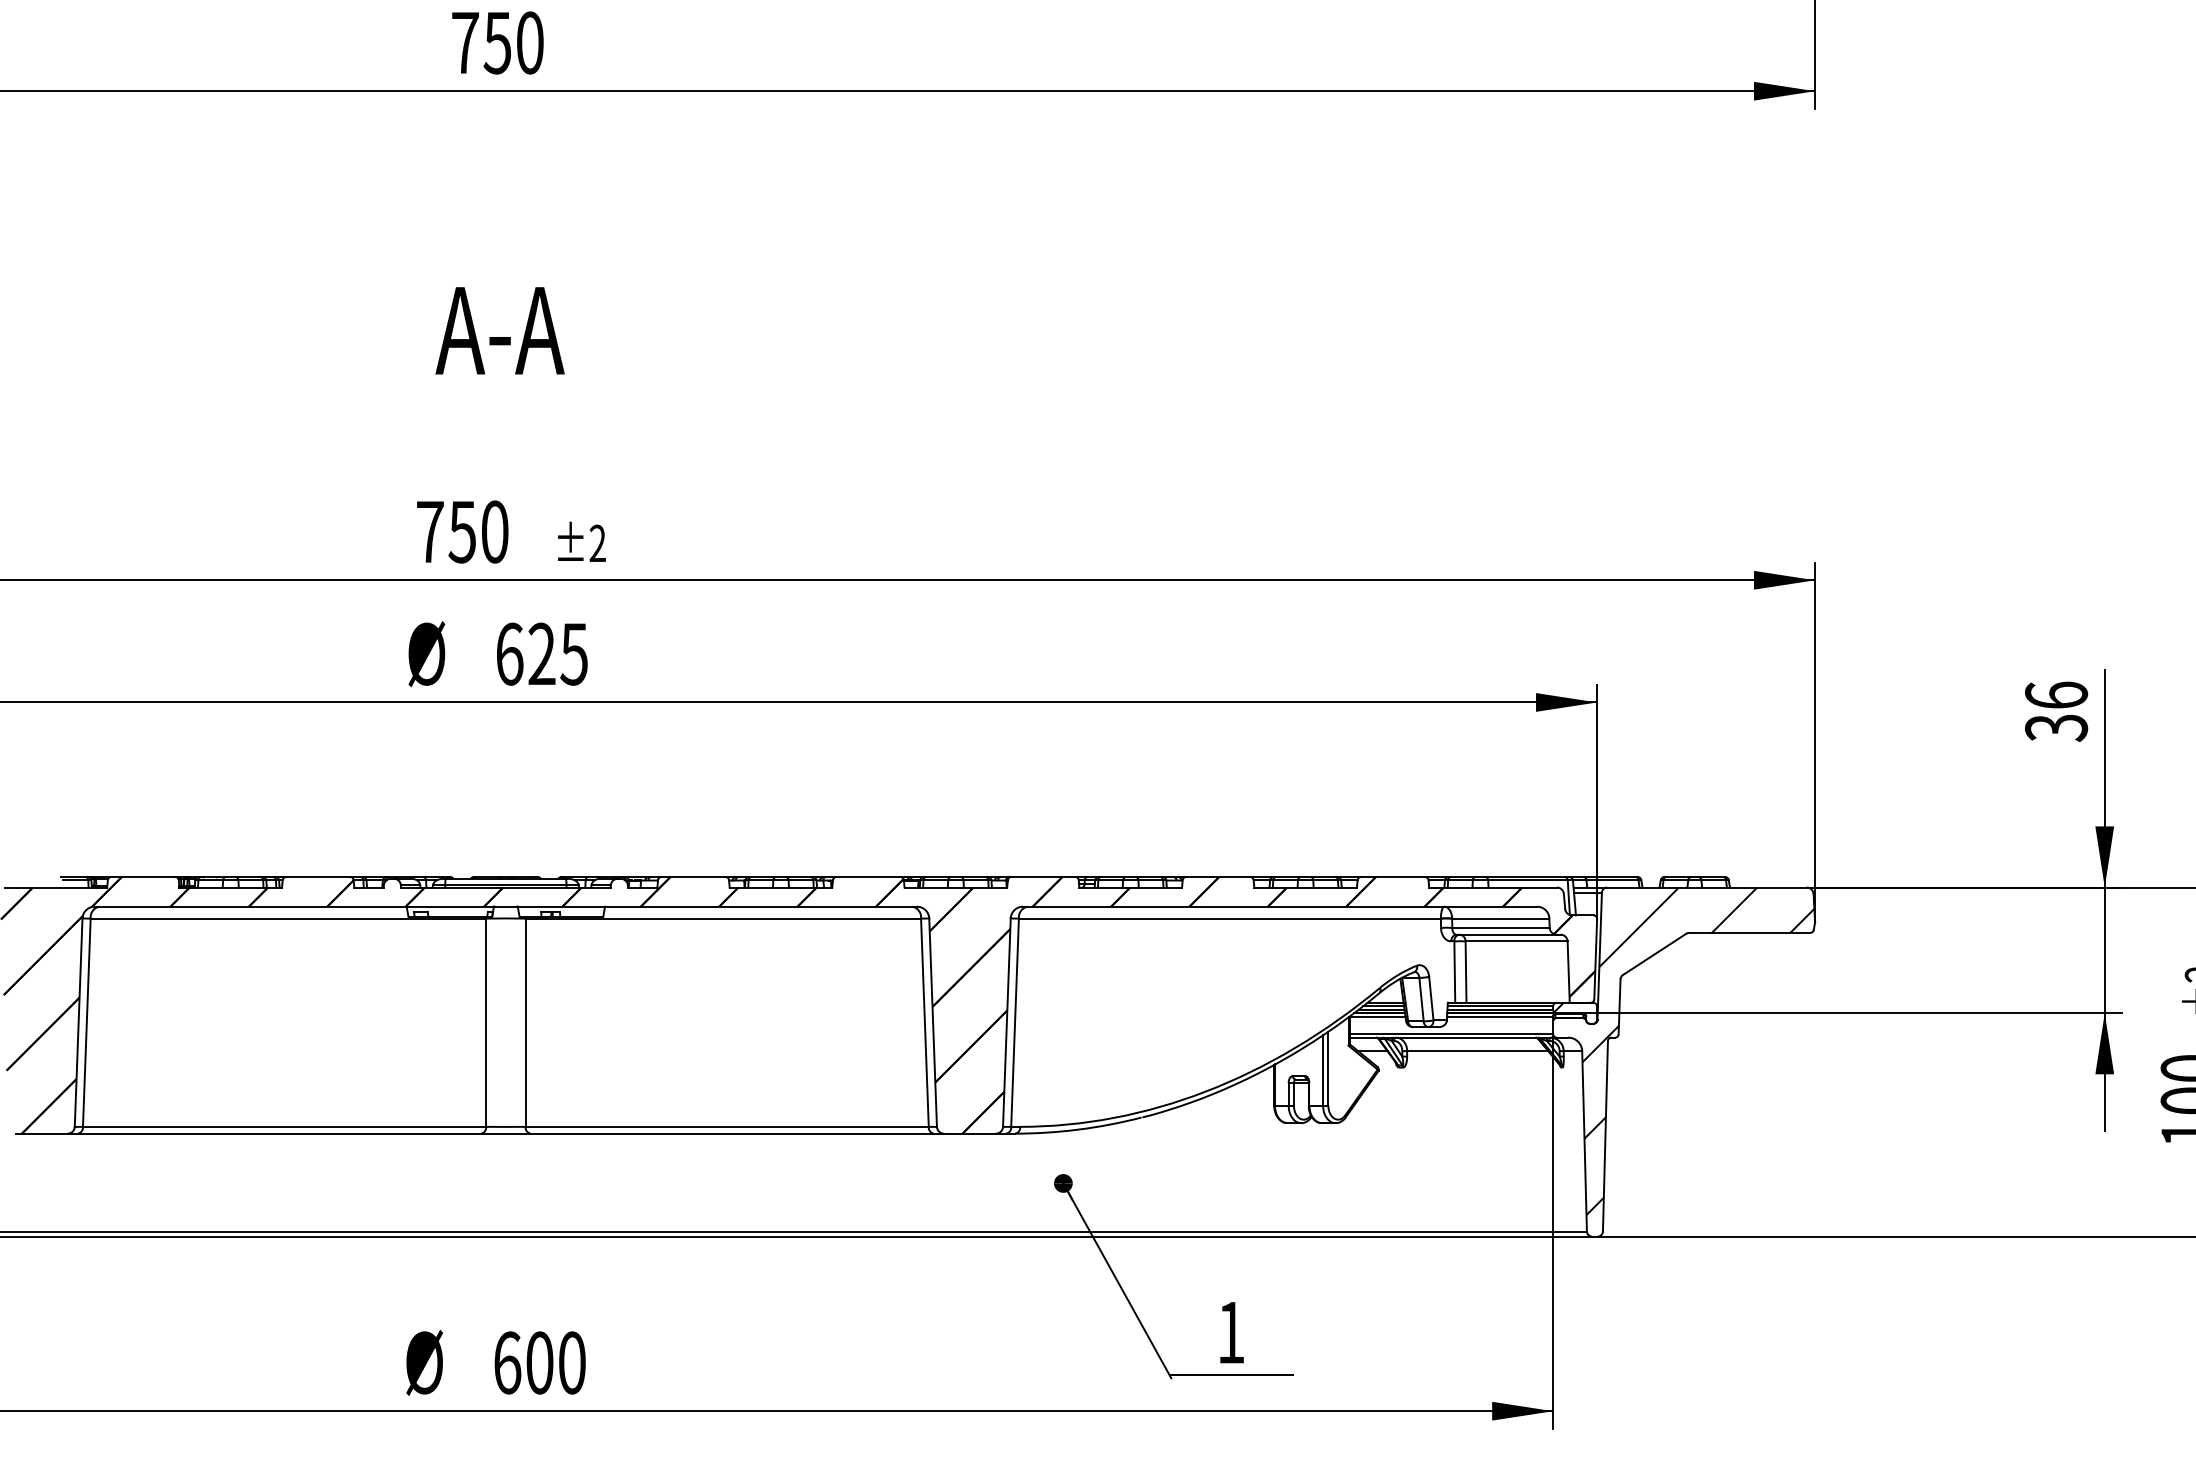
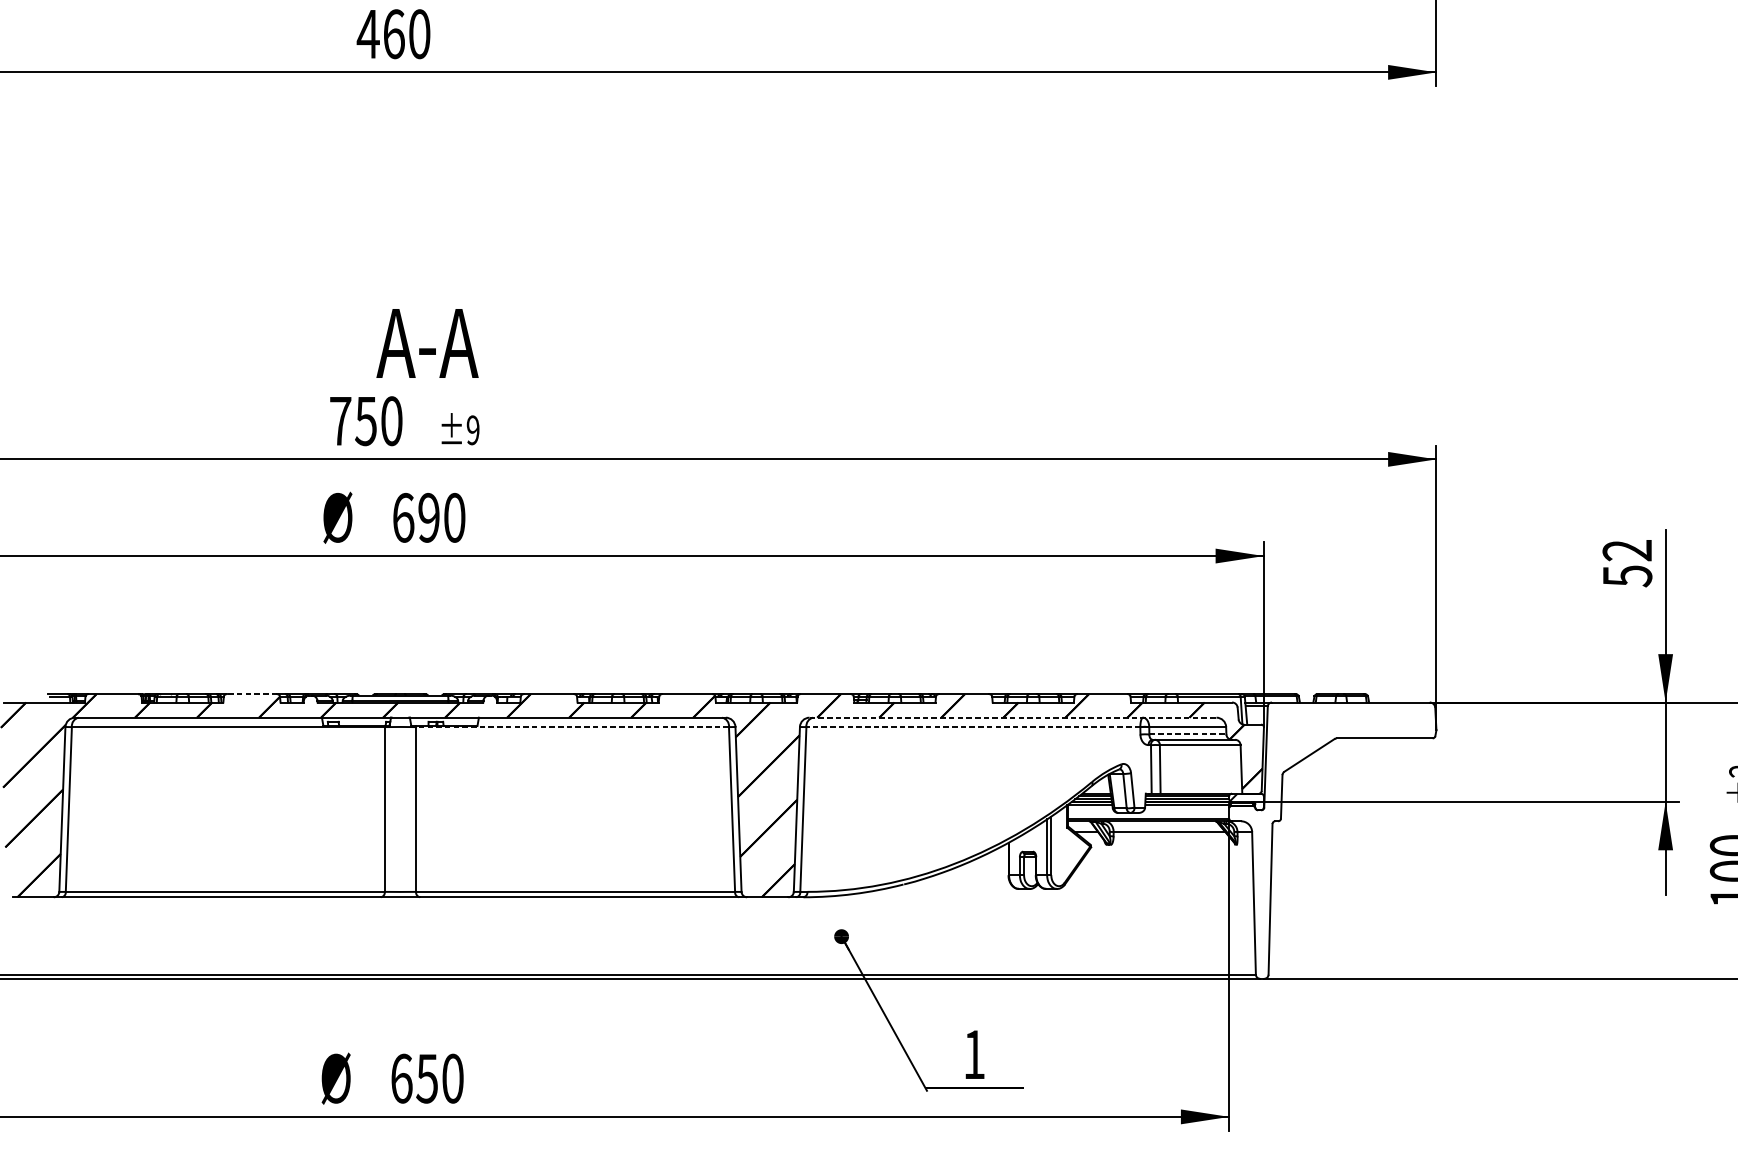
text: (480, 42) -> (380, 33), 750 -> 460
text: (499, 330) -> (427, 343), moved
text: (597, 543) -> (472, 430), ±2 -> ±9
text: (557, 653) -> (441, 517), 625 -> 690
text: (2056, 711) -> (1627, 563), 36 -> 52
line: (317, 877) -> (251, 694), solid -> dashed
line: (1280, 906) -> (1013, 717), solid -> dashed
line: (723, 918) -> (572, 727), solid -> dashed
line: (1229, 918) -> (973, 727), solid -> dashed
line: (1500, 927) -> (1187, 734), solid -> dashed
hatch: (1698, 1051) -> (1344, 832), removed
text: (539, 1362) -> (427, 1078), 600 -> 650

